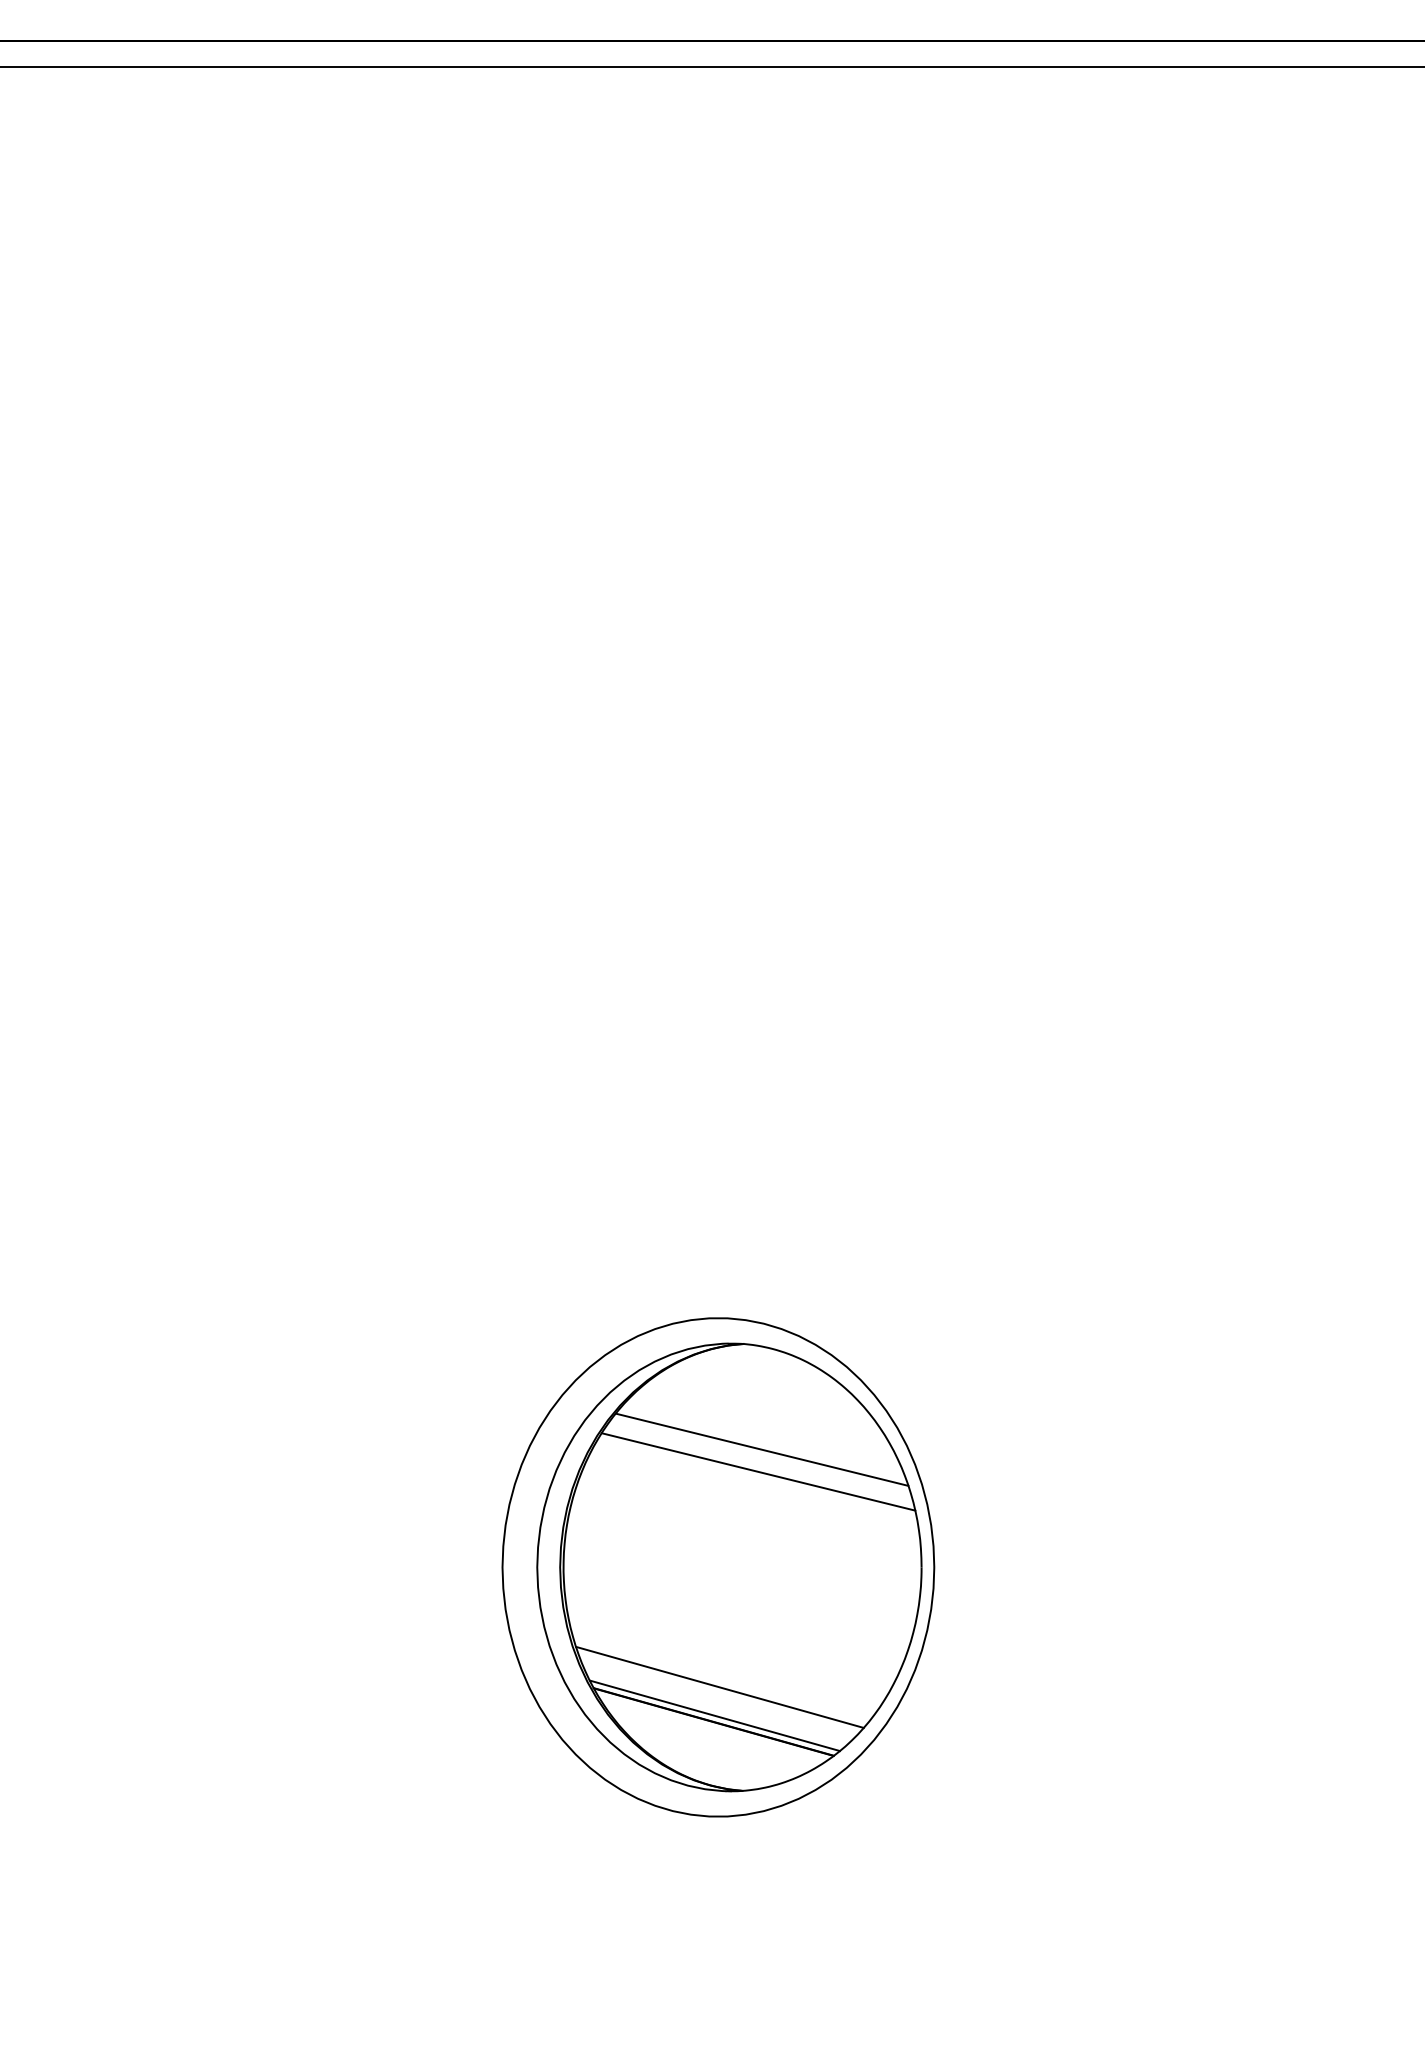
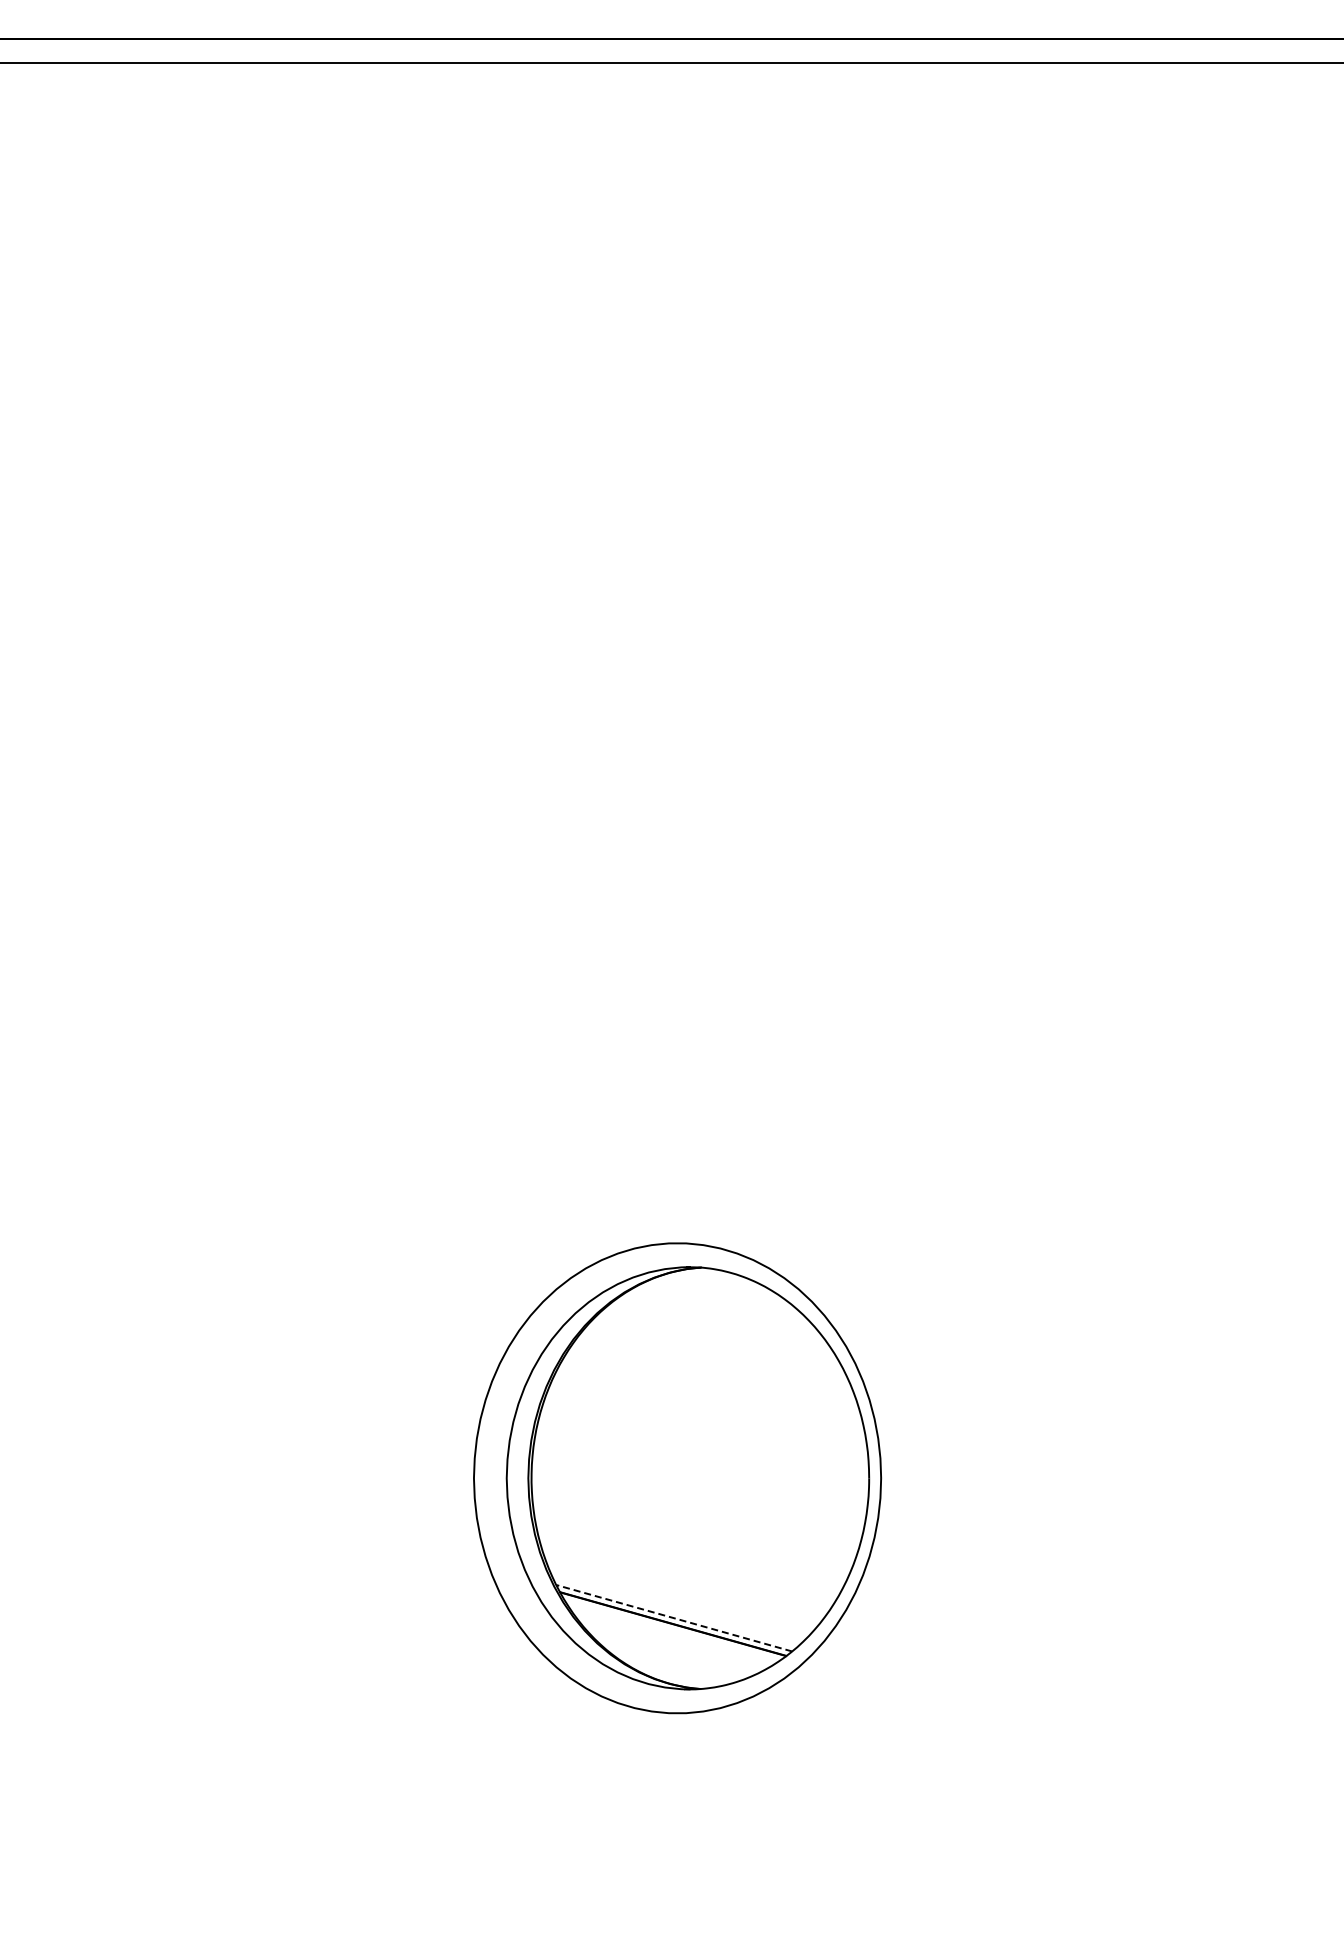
line: (761, 1449) -> (718, 1367), removed
line: (758, 1471) -> (715, 1387), removed
line: (719, 1687) -> (678, 1591), removed
line: (714, 1716) -> (673, 1618), solid -> dashed

